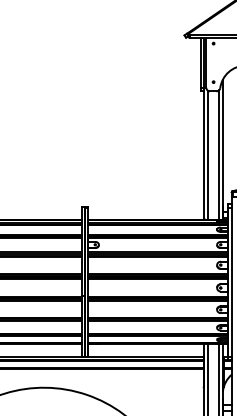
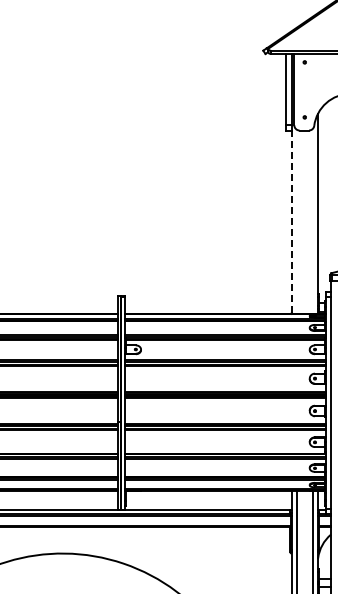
line: (204, 155) -> (291, 222), solid -> dashed
line: (207, 155) -> (296, 221), removed
line: (219, 155) -> (312, 221), removed

